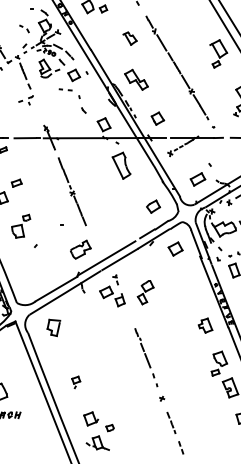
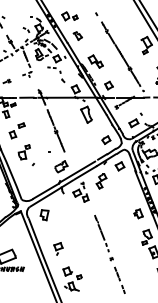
part: (129, 37) -> (77, 35), moved
part: (145, 292) -> (101, 181), moved
part: (76, 381) -> (58, 248), size x1.67

